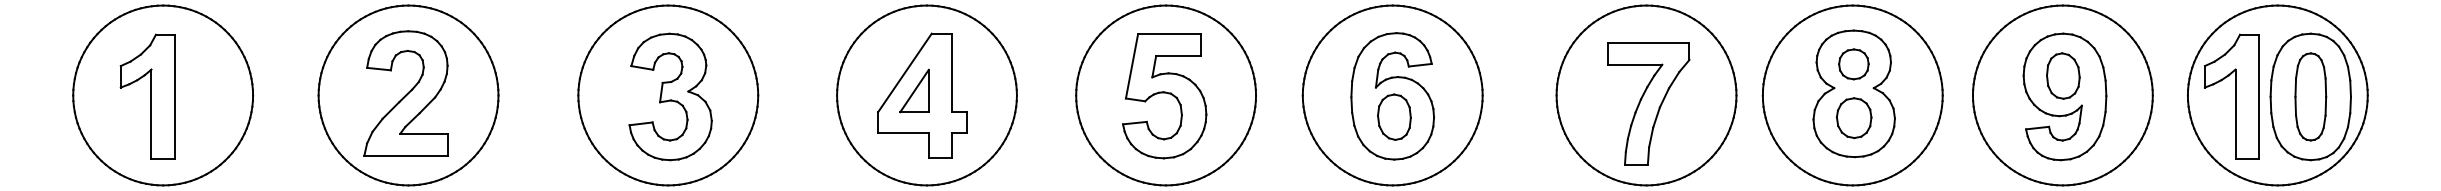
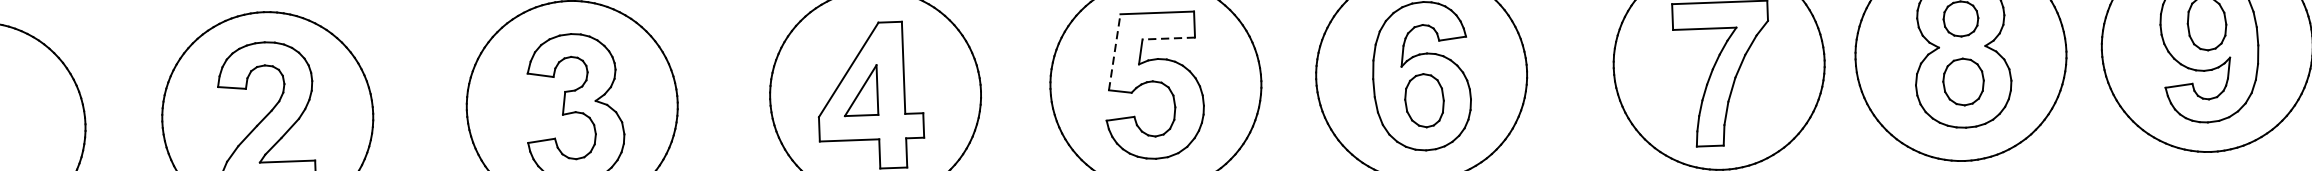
line: (1178, 56) -> (1168, 38), solid -> dashed
line: (1132, 66) -> (1115, 52), solid -> dashed

